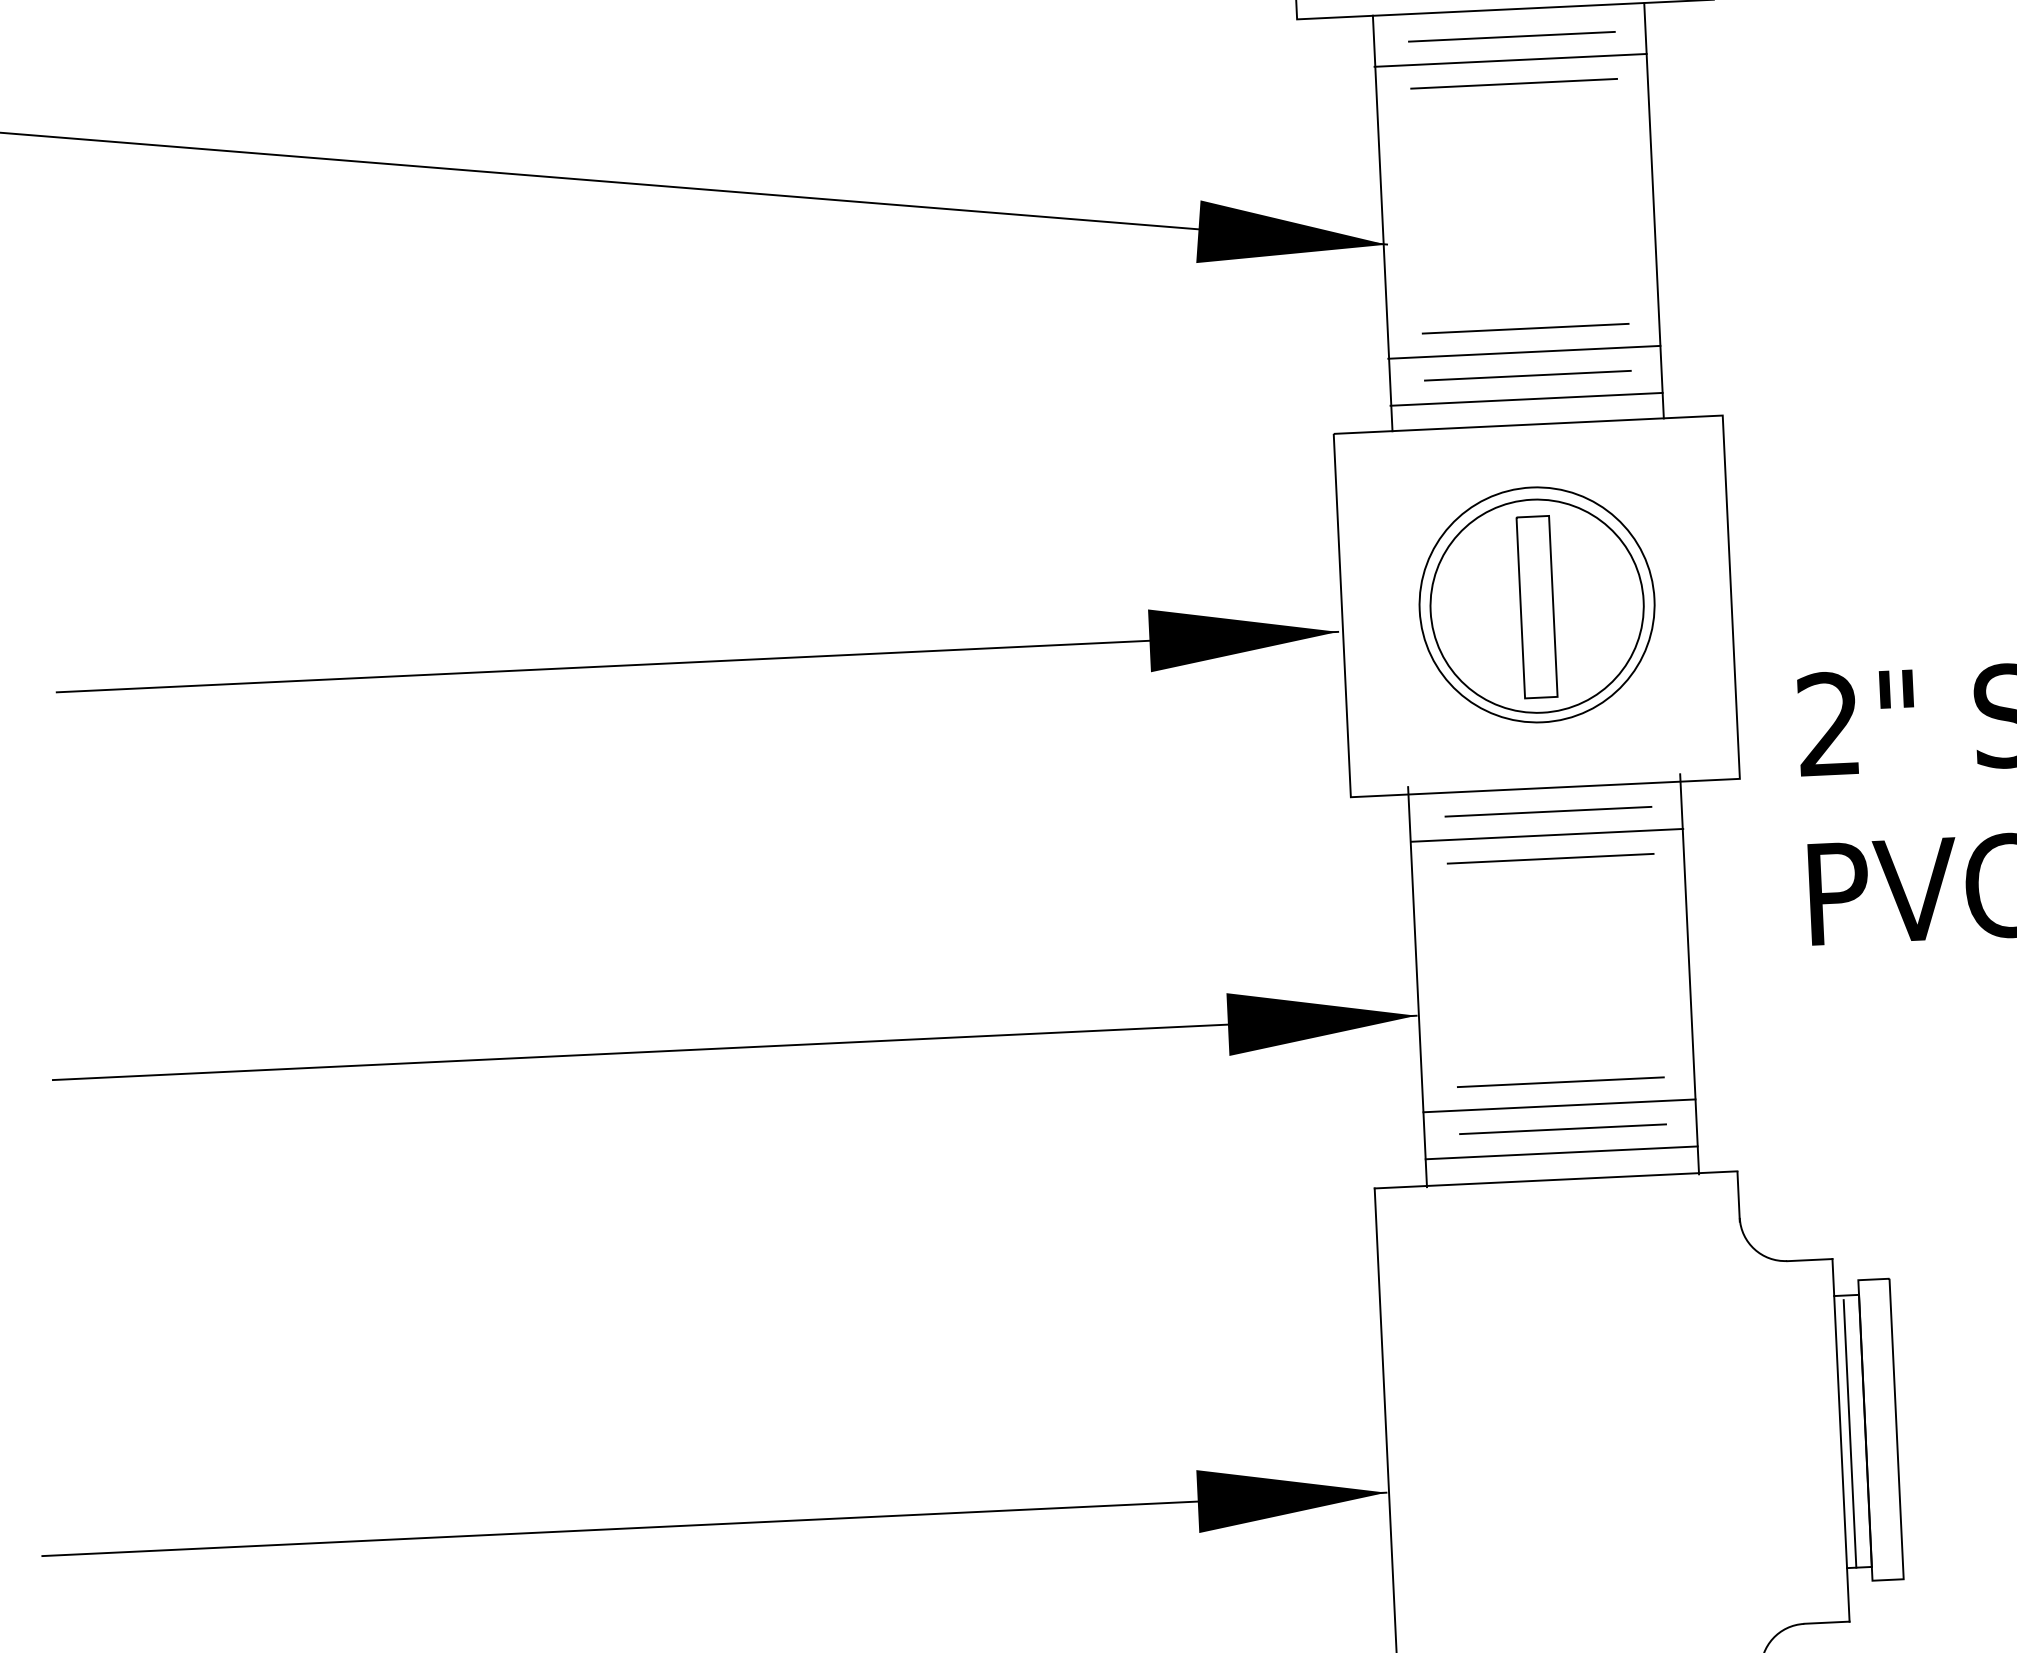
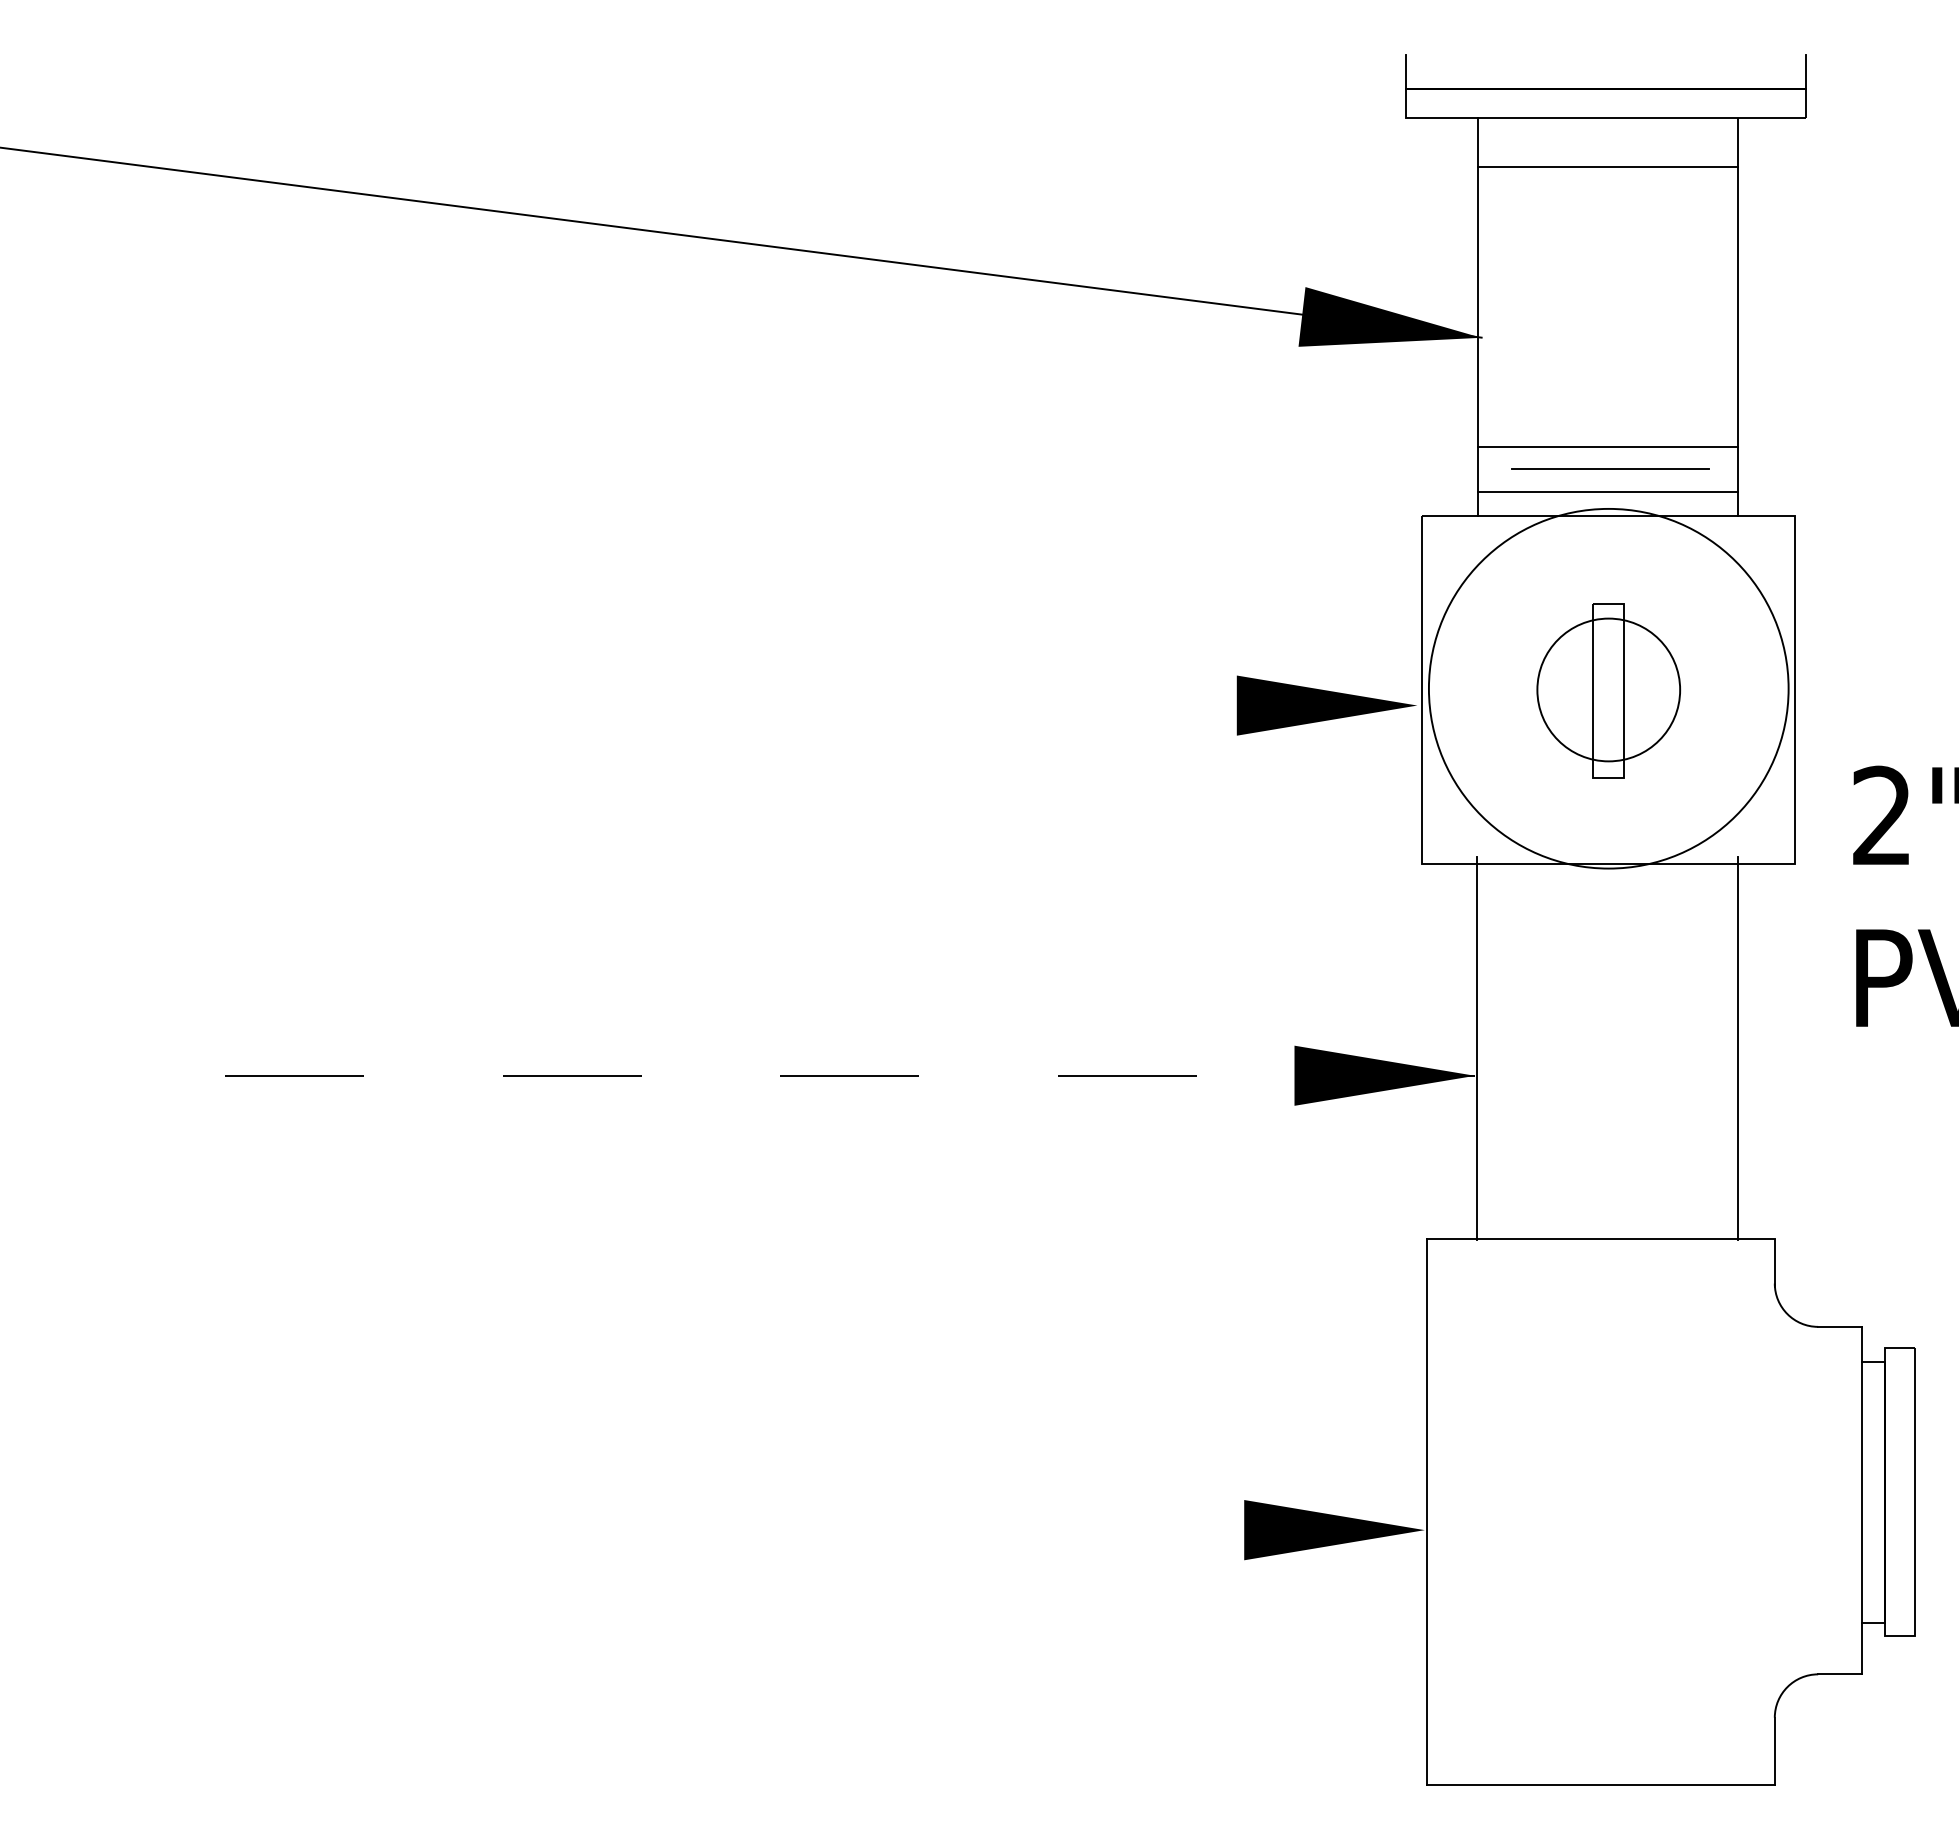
line: (1511, 36) -> (1609, 144), removed
line: (1513, 83) -> (1609, 189), removed
line: (1524, 328) -> (1609, 424), removed
circle: (1536, 604) -> (1608, 688), size x1.6
circle: (1536, 605) -> (1608, 689), size x0.7
line: (696, 662) -> (803, 705), removed
line: (1547, 811) -> (1609, 886), removed
line: (1546, 835) -> (1607, 909), removed
line: (1549, 858) -> (1609, 931), removed
line: (735, 1047) -> (822, 1075), solid -> dashed
line: (1560, 1081) -> (1609, 1145), removed
line: (1559, 1106) -> (1607, 1168), removed
line: (1562, 1128) -> (1609, 1190), removed
line: (1561, 1153) -> (1607, 1213), removed
line: (1850, 1433) -> (1870, 1494), removed
line: (713, 1524) -> (780, 1530), removed

